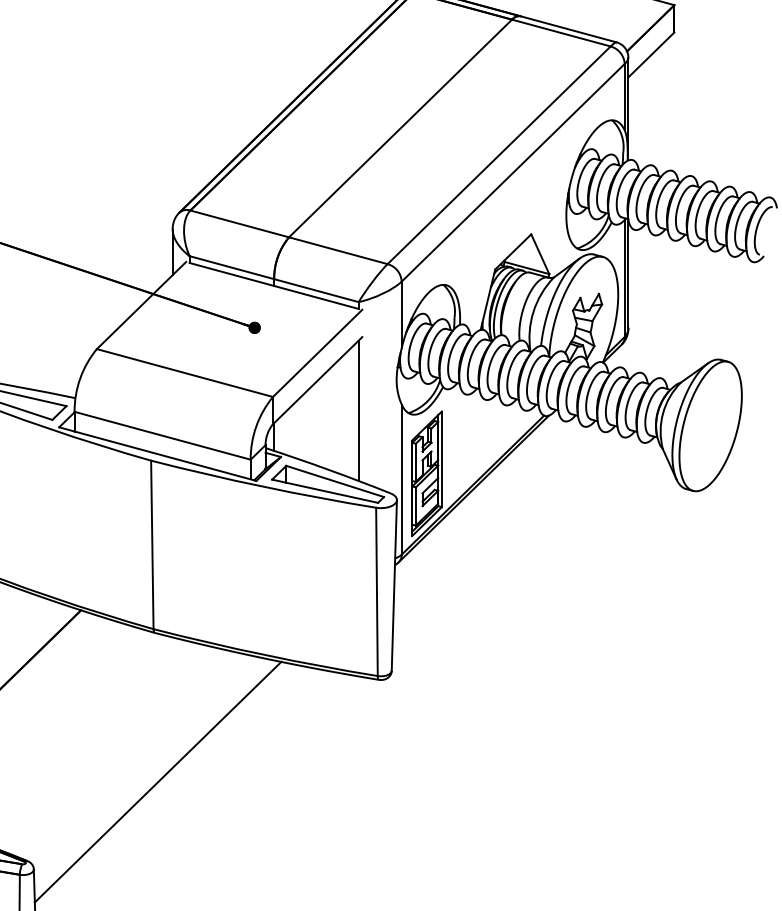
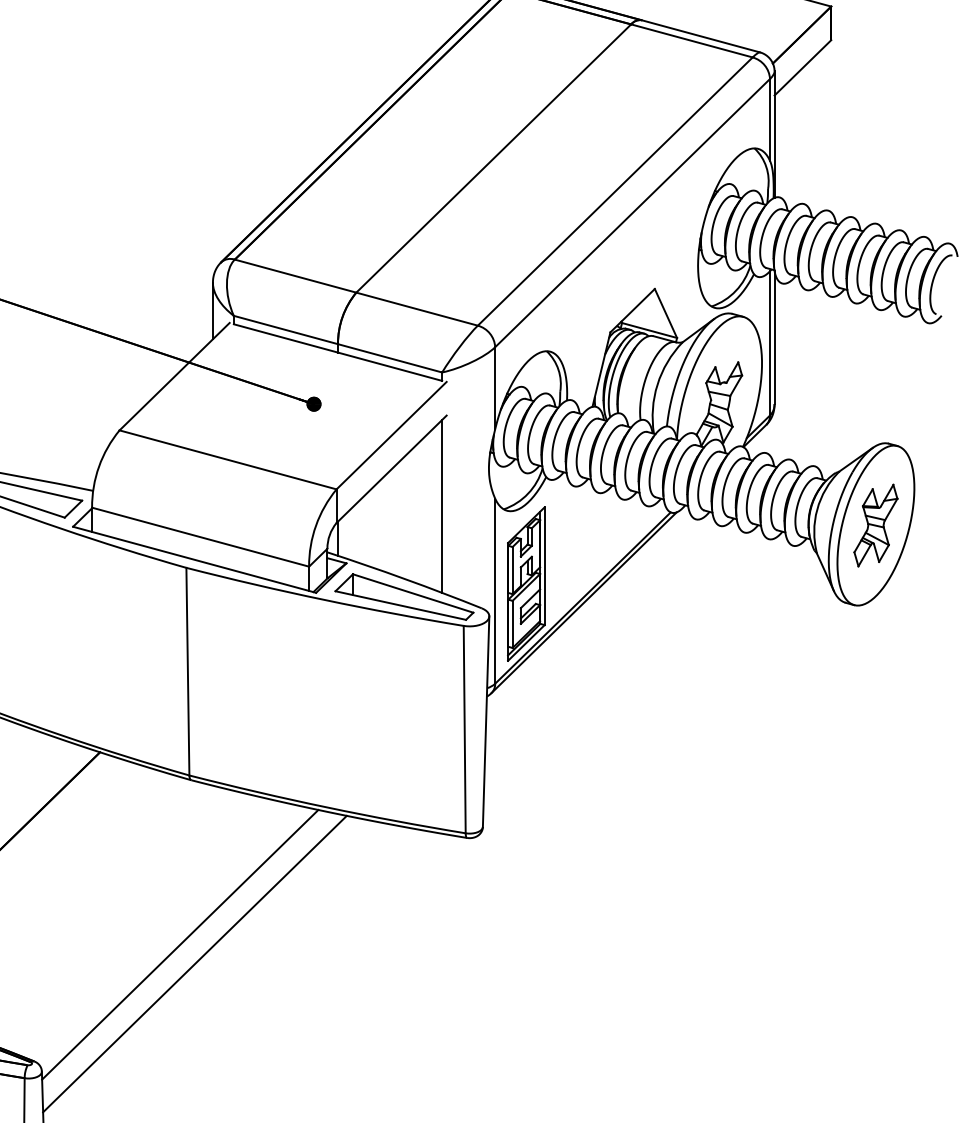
part: (710, 426) -> (875, 525), added
line: (146, 766) -> (180, 944), added

